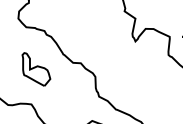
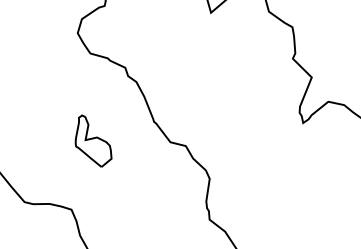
part: (36, 69) -> (94, 141), size x0.7

